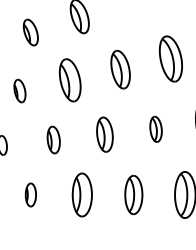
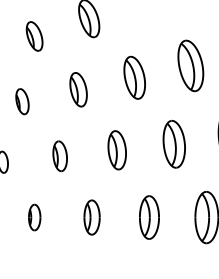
part: (70, 80) -> (78, 89), size x0.71
part: (155, 129) -> (173, 144), size x1.67
part: (82, 194) -> (92, 216), size x0.71

